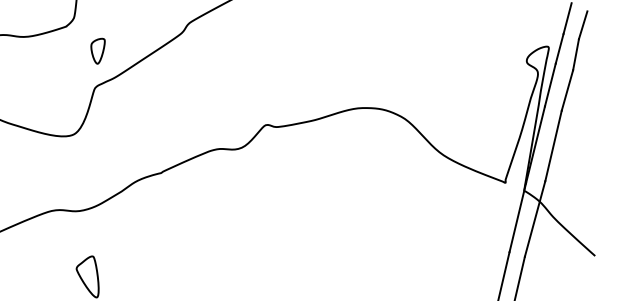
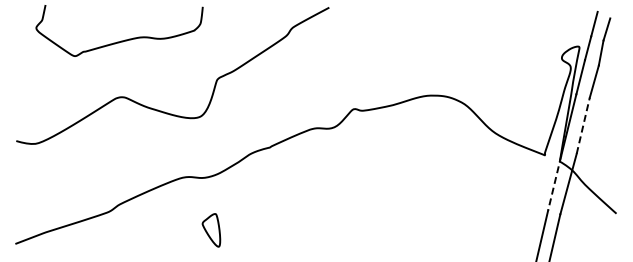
part: (97, 51) -> (219, 50), removed
line: (553, 145) -> (583, 125), solid -> dashed
line: (517, 218) -> (554, 183), solid -> dashed

